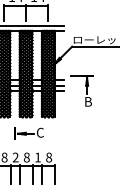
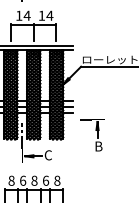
part: (82, 91) -> (92, 135), moved
line: (15, 114) -> (22, 136), added
text: (16, 157) -> (23, 180), 2 -> 6
text: (38, 157) -> (46, 180), 1 -> 6

